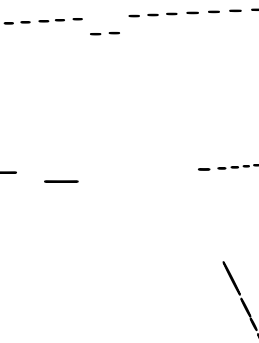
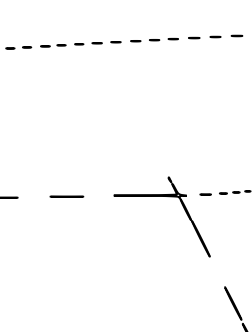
line: (101, 33) -> (103, 42), moved
part: (160, 171) -> (162, 196), added
line: (61, 181) -> (67, 196), moved

